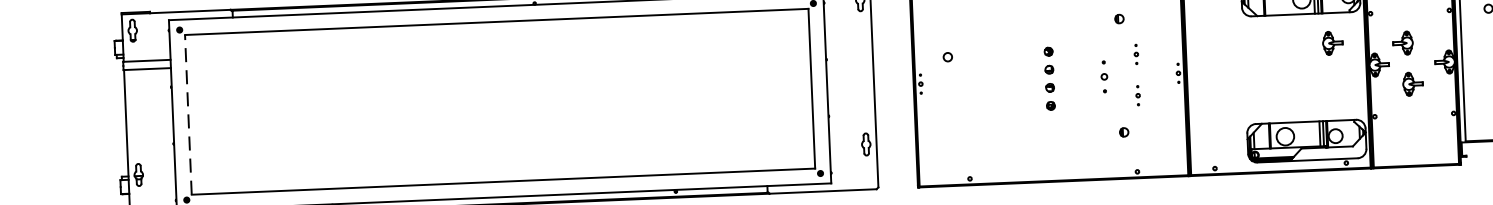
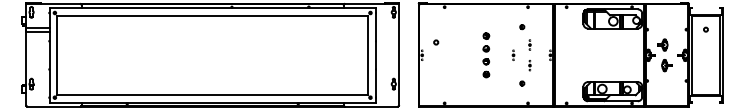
part: (1332, 43) -> (627, 43), removed
part: (1104, 74) -> (513, 54), size x0.62
part: (1049, 79) -> (486, 55), size x1.43
line: (188, 115) -> (57, 55), dashed -> solid

